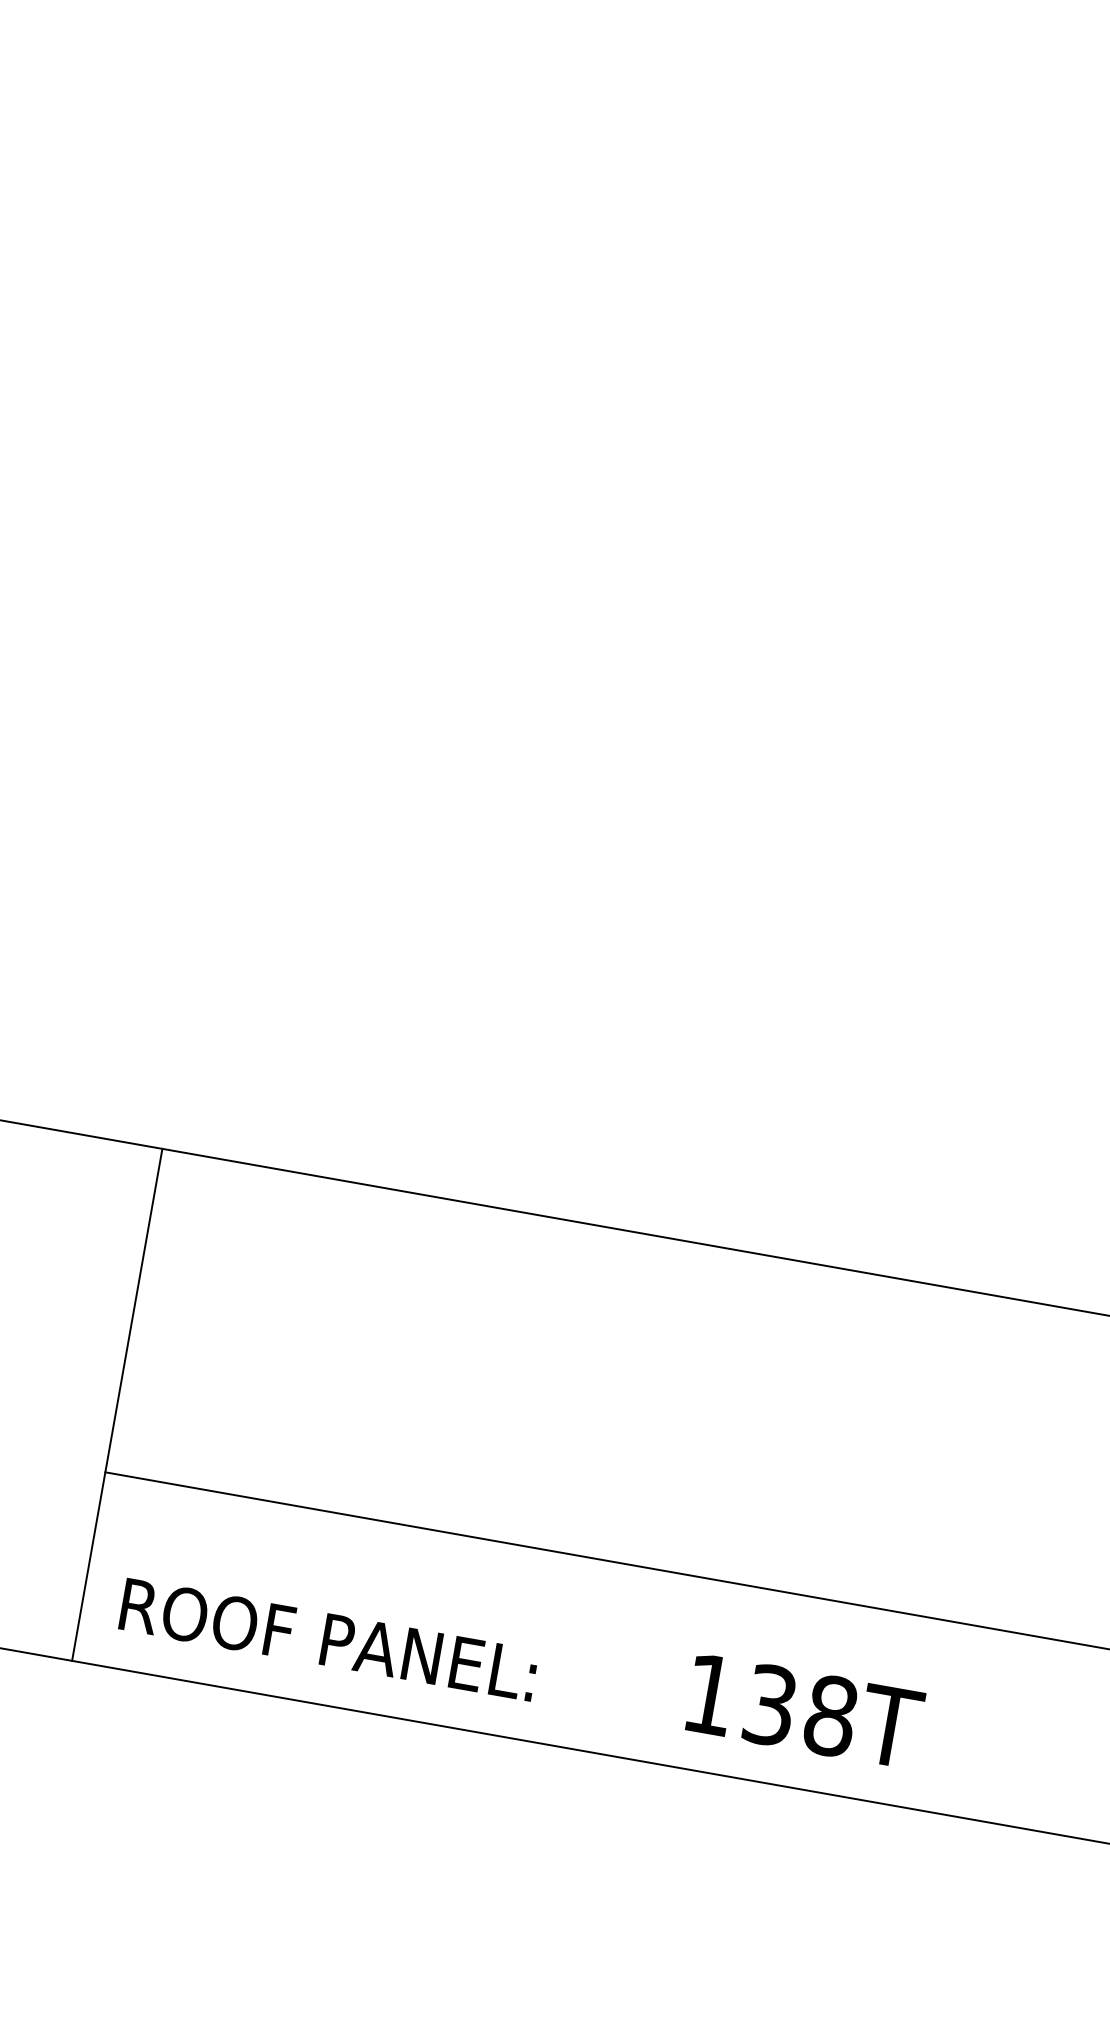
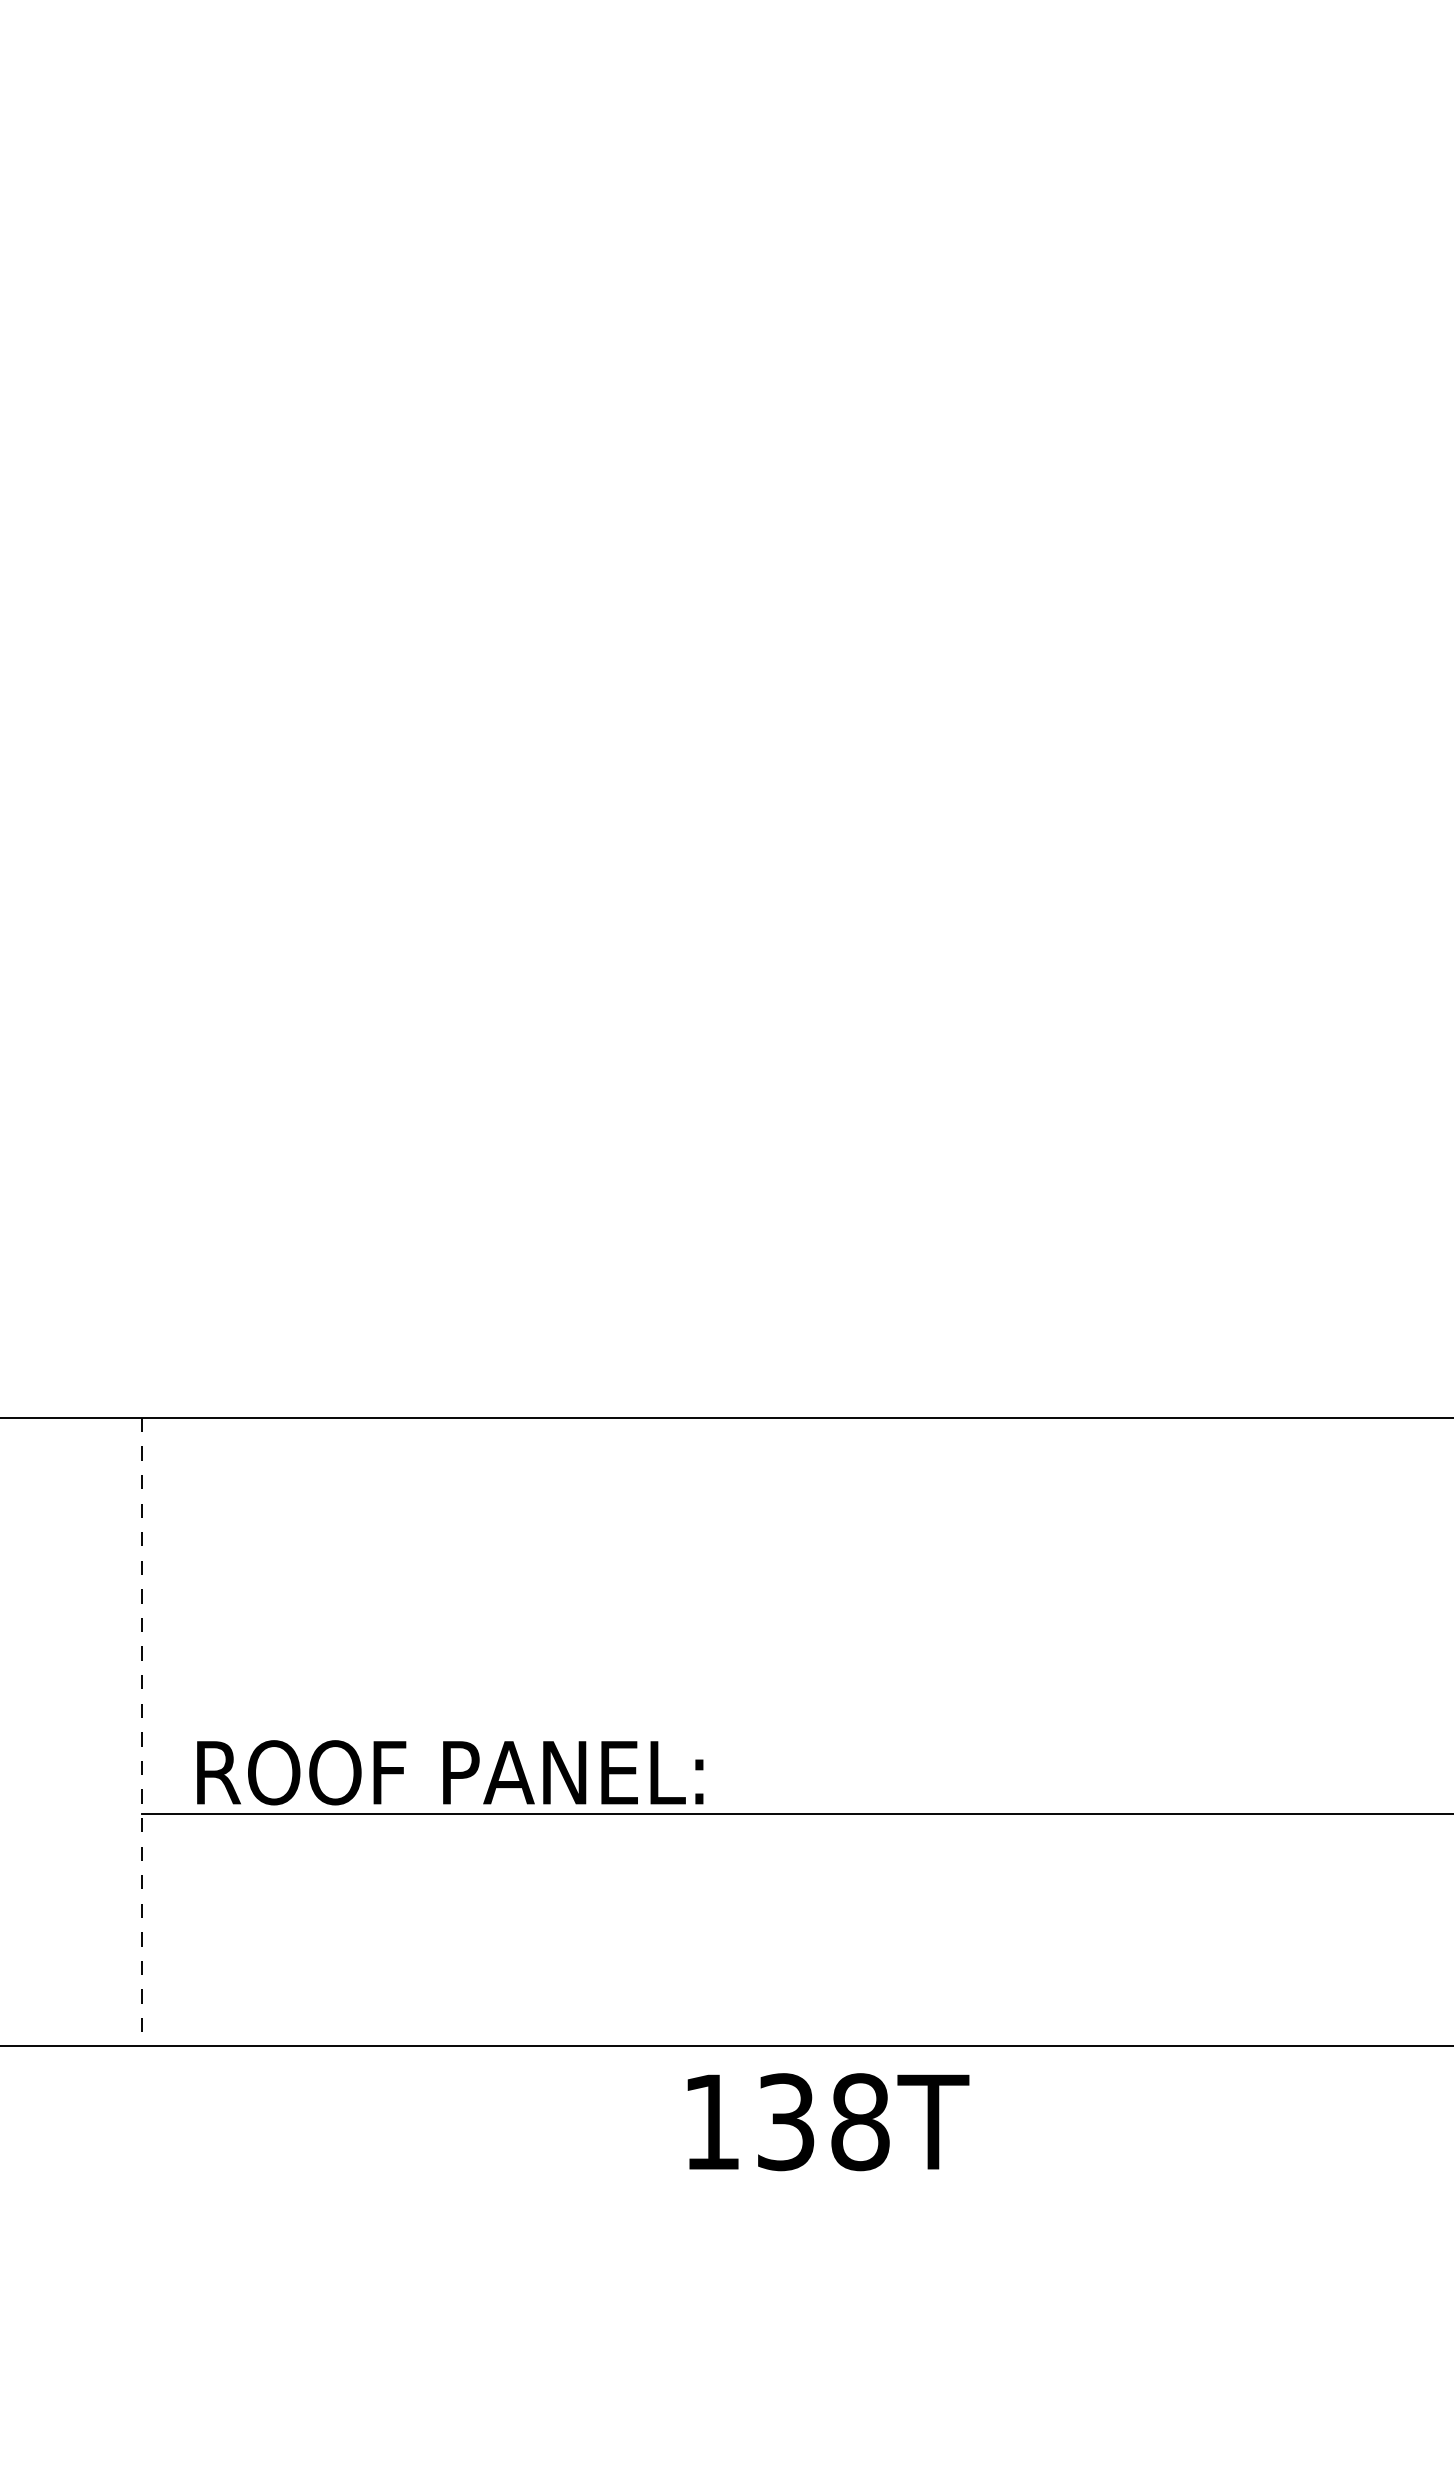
line: (117, 1404) -> (142, 1731), solid -> dashed
text: (329, 1639) -> (450, 1772), moved
text: (804, 1711) -> (828, 2122), moved

